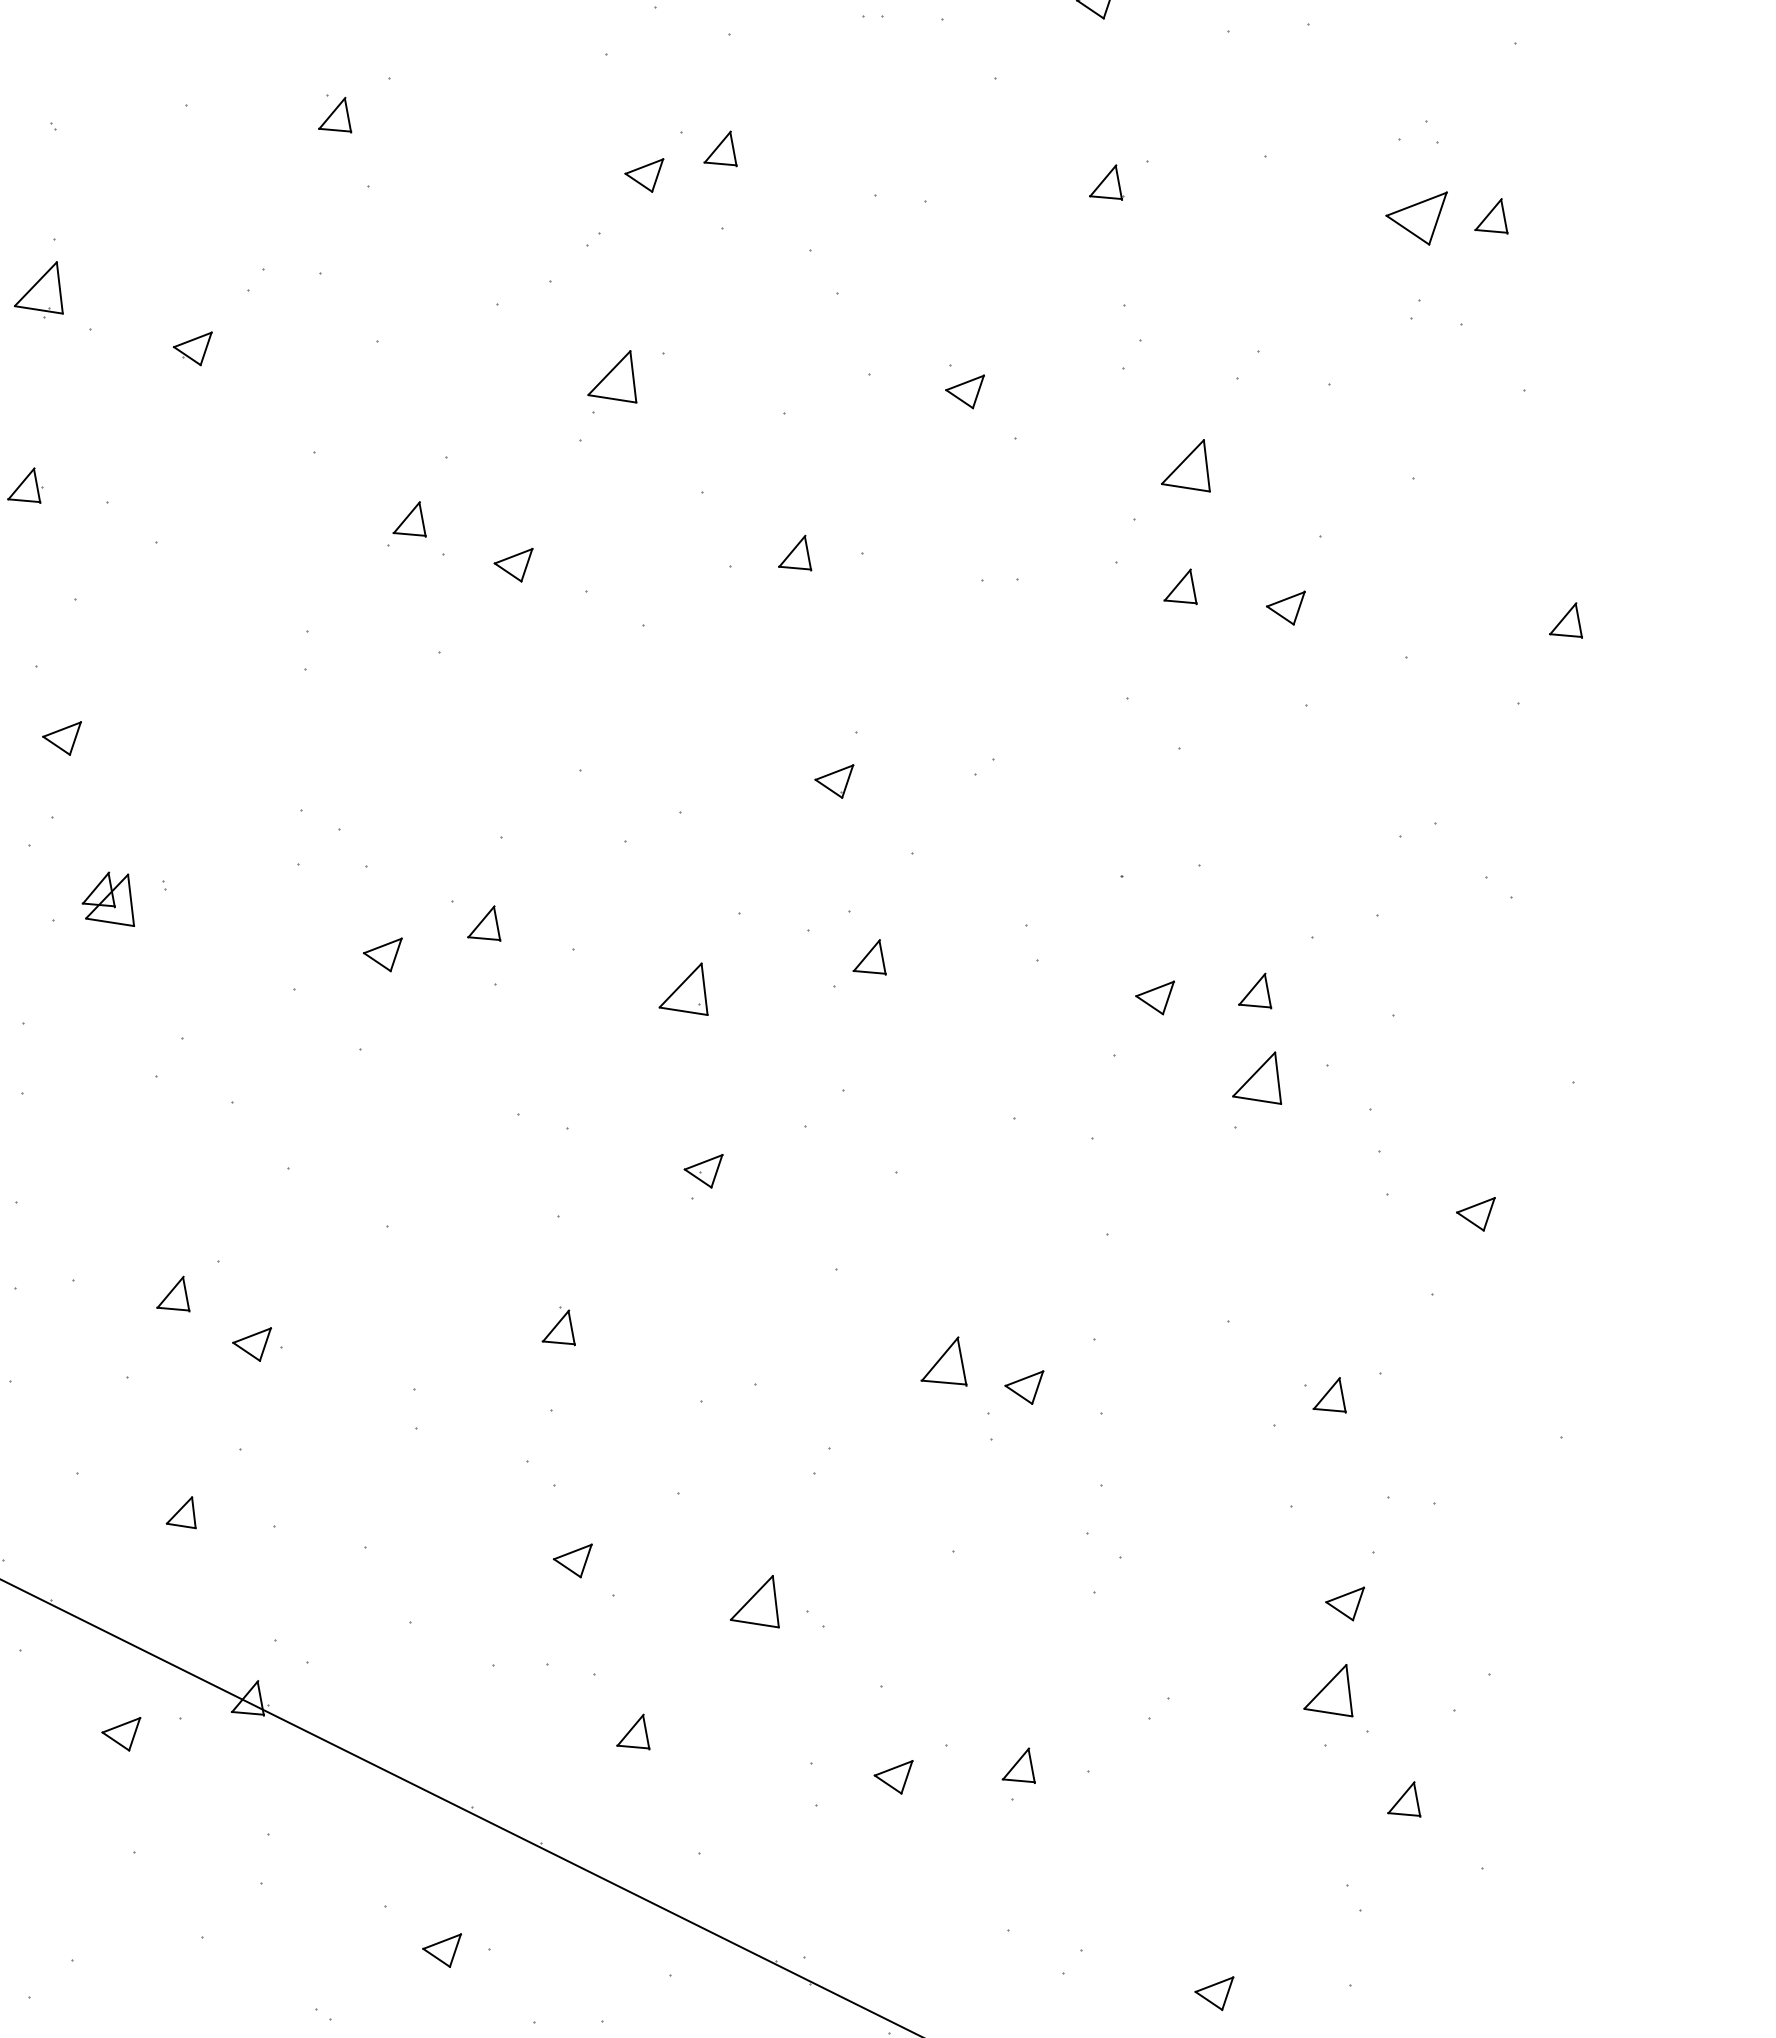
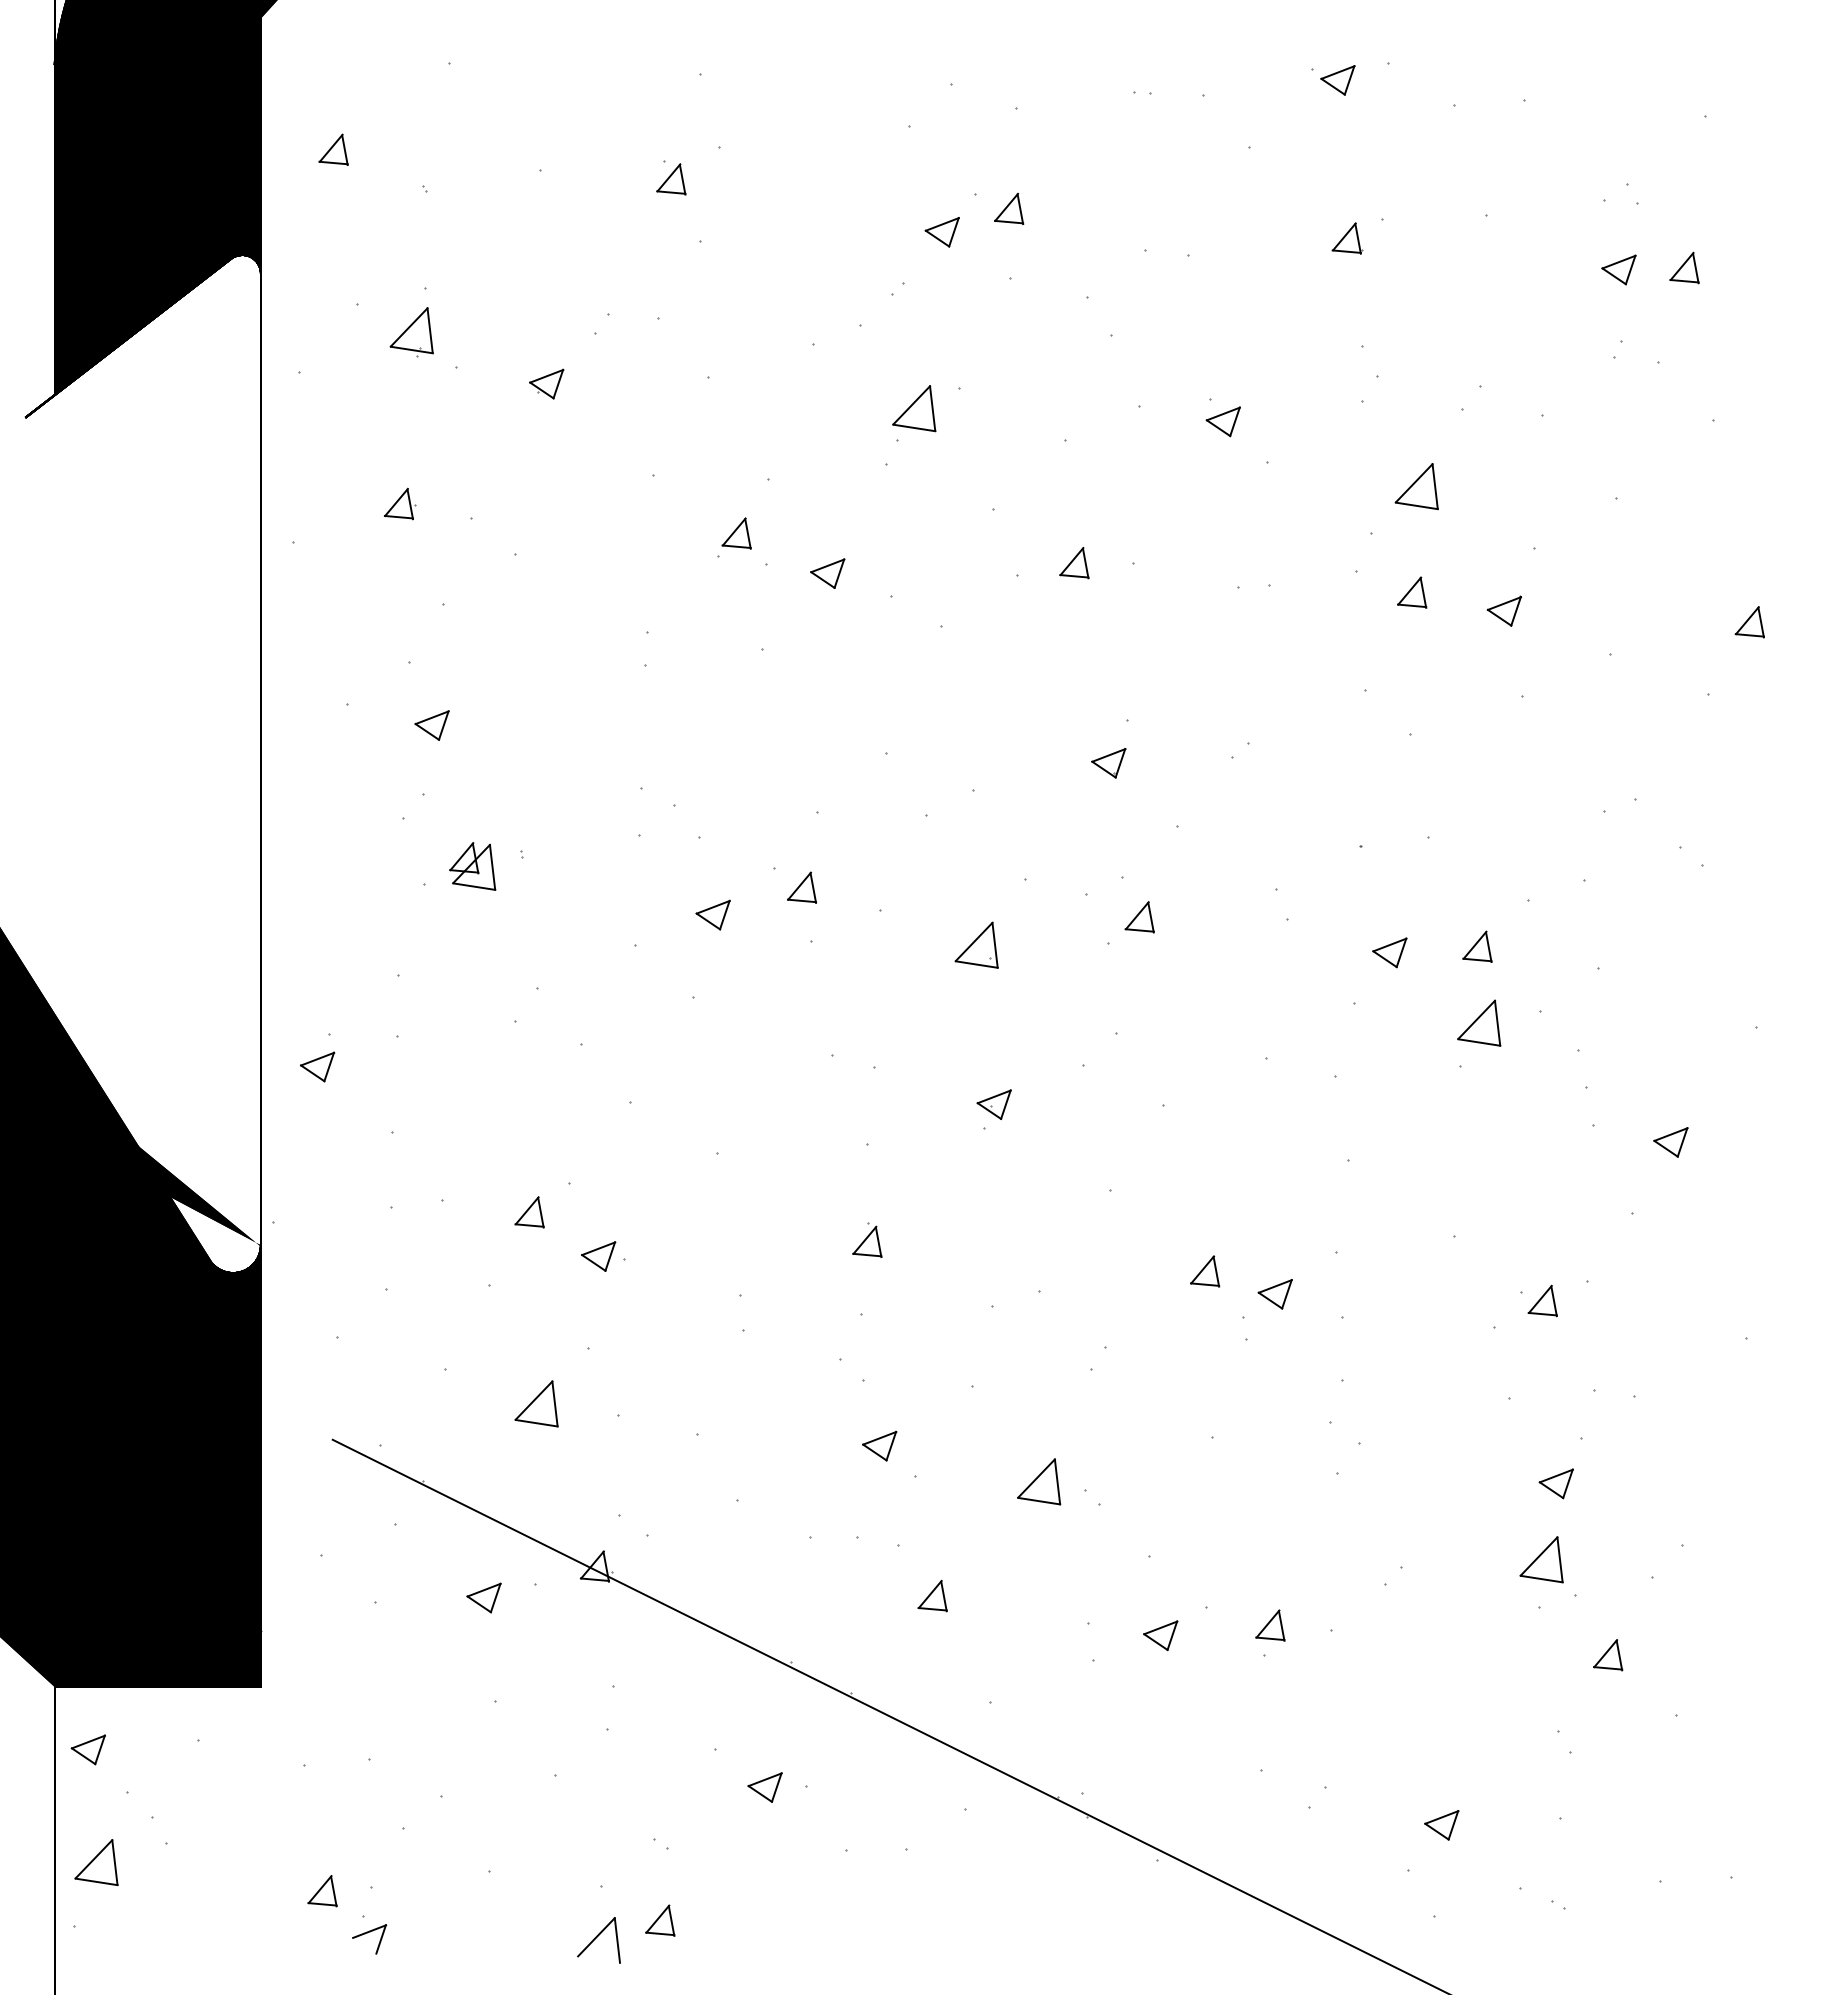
part: (1416, 218) -> (1618, 269), size x0.62
part: (944, 1361) -> (1205, 1271), size x0.71
part: (181, 1512) -> (536, 1403), size x1.67

